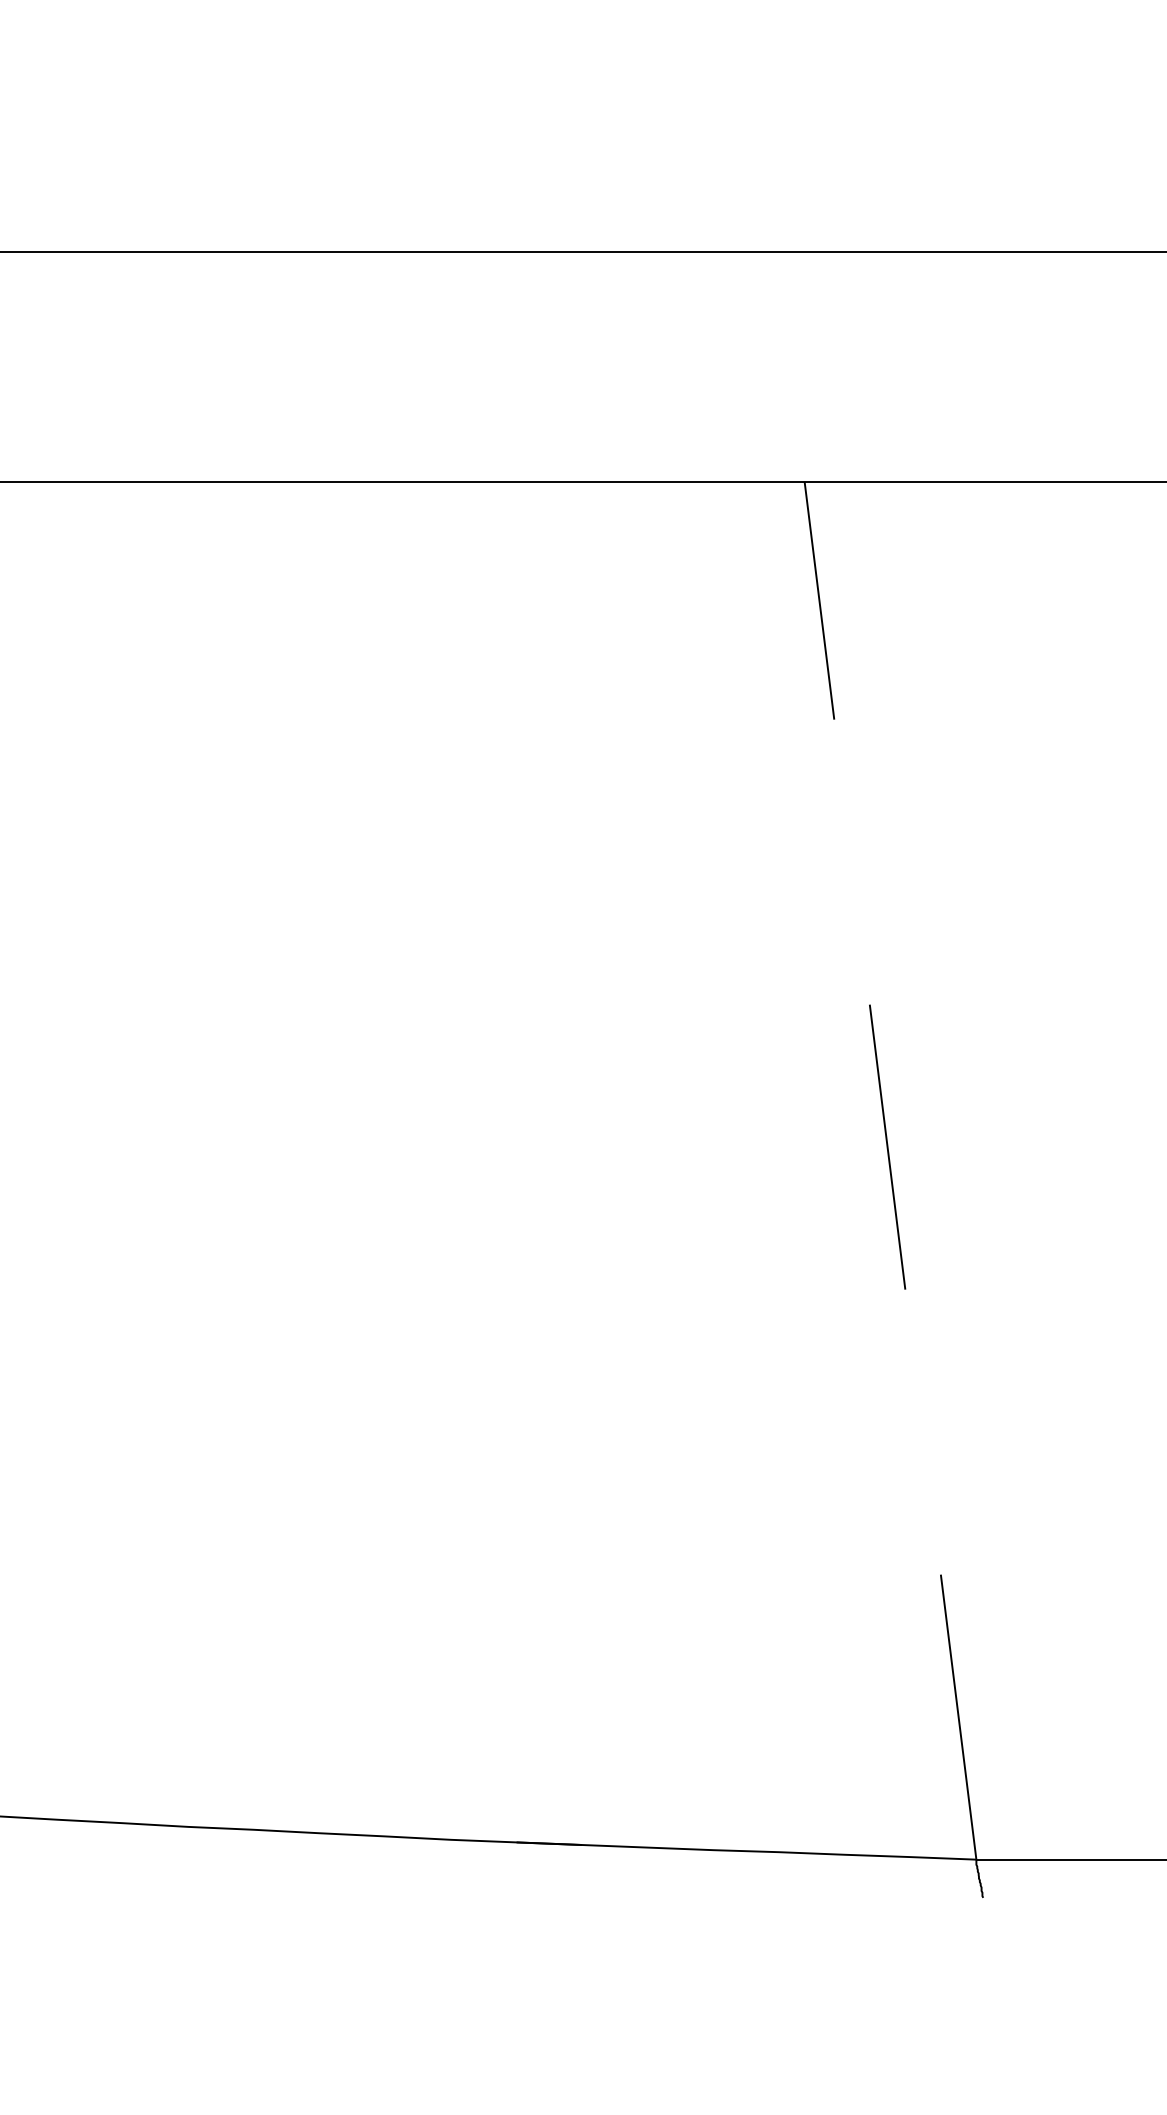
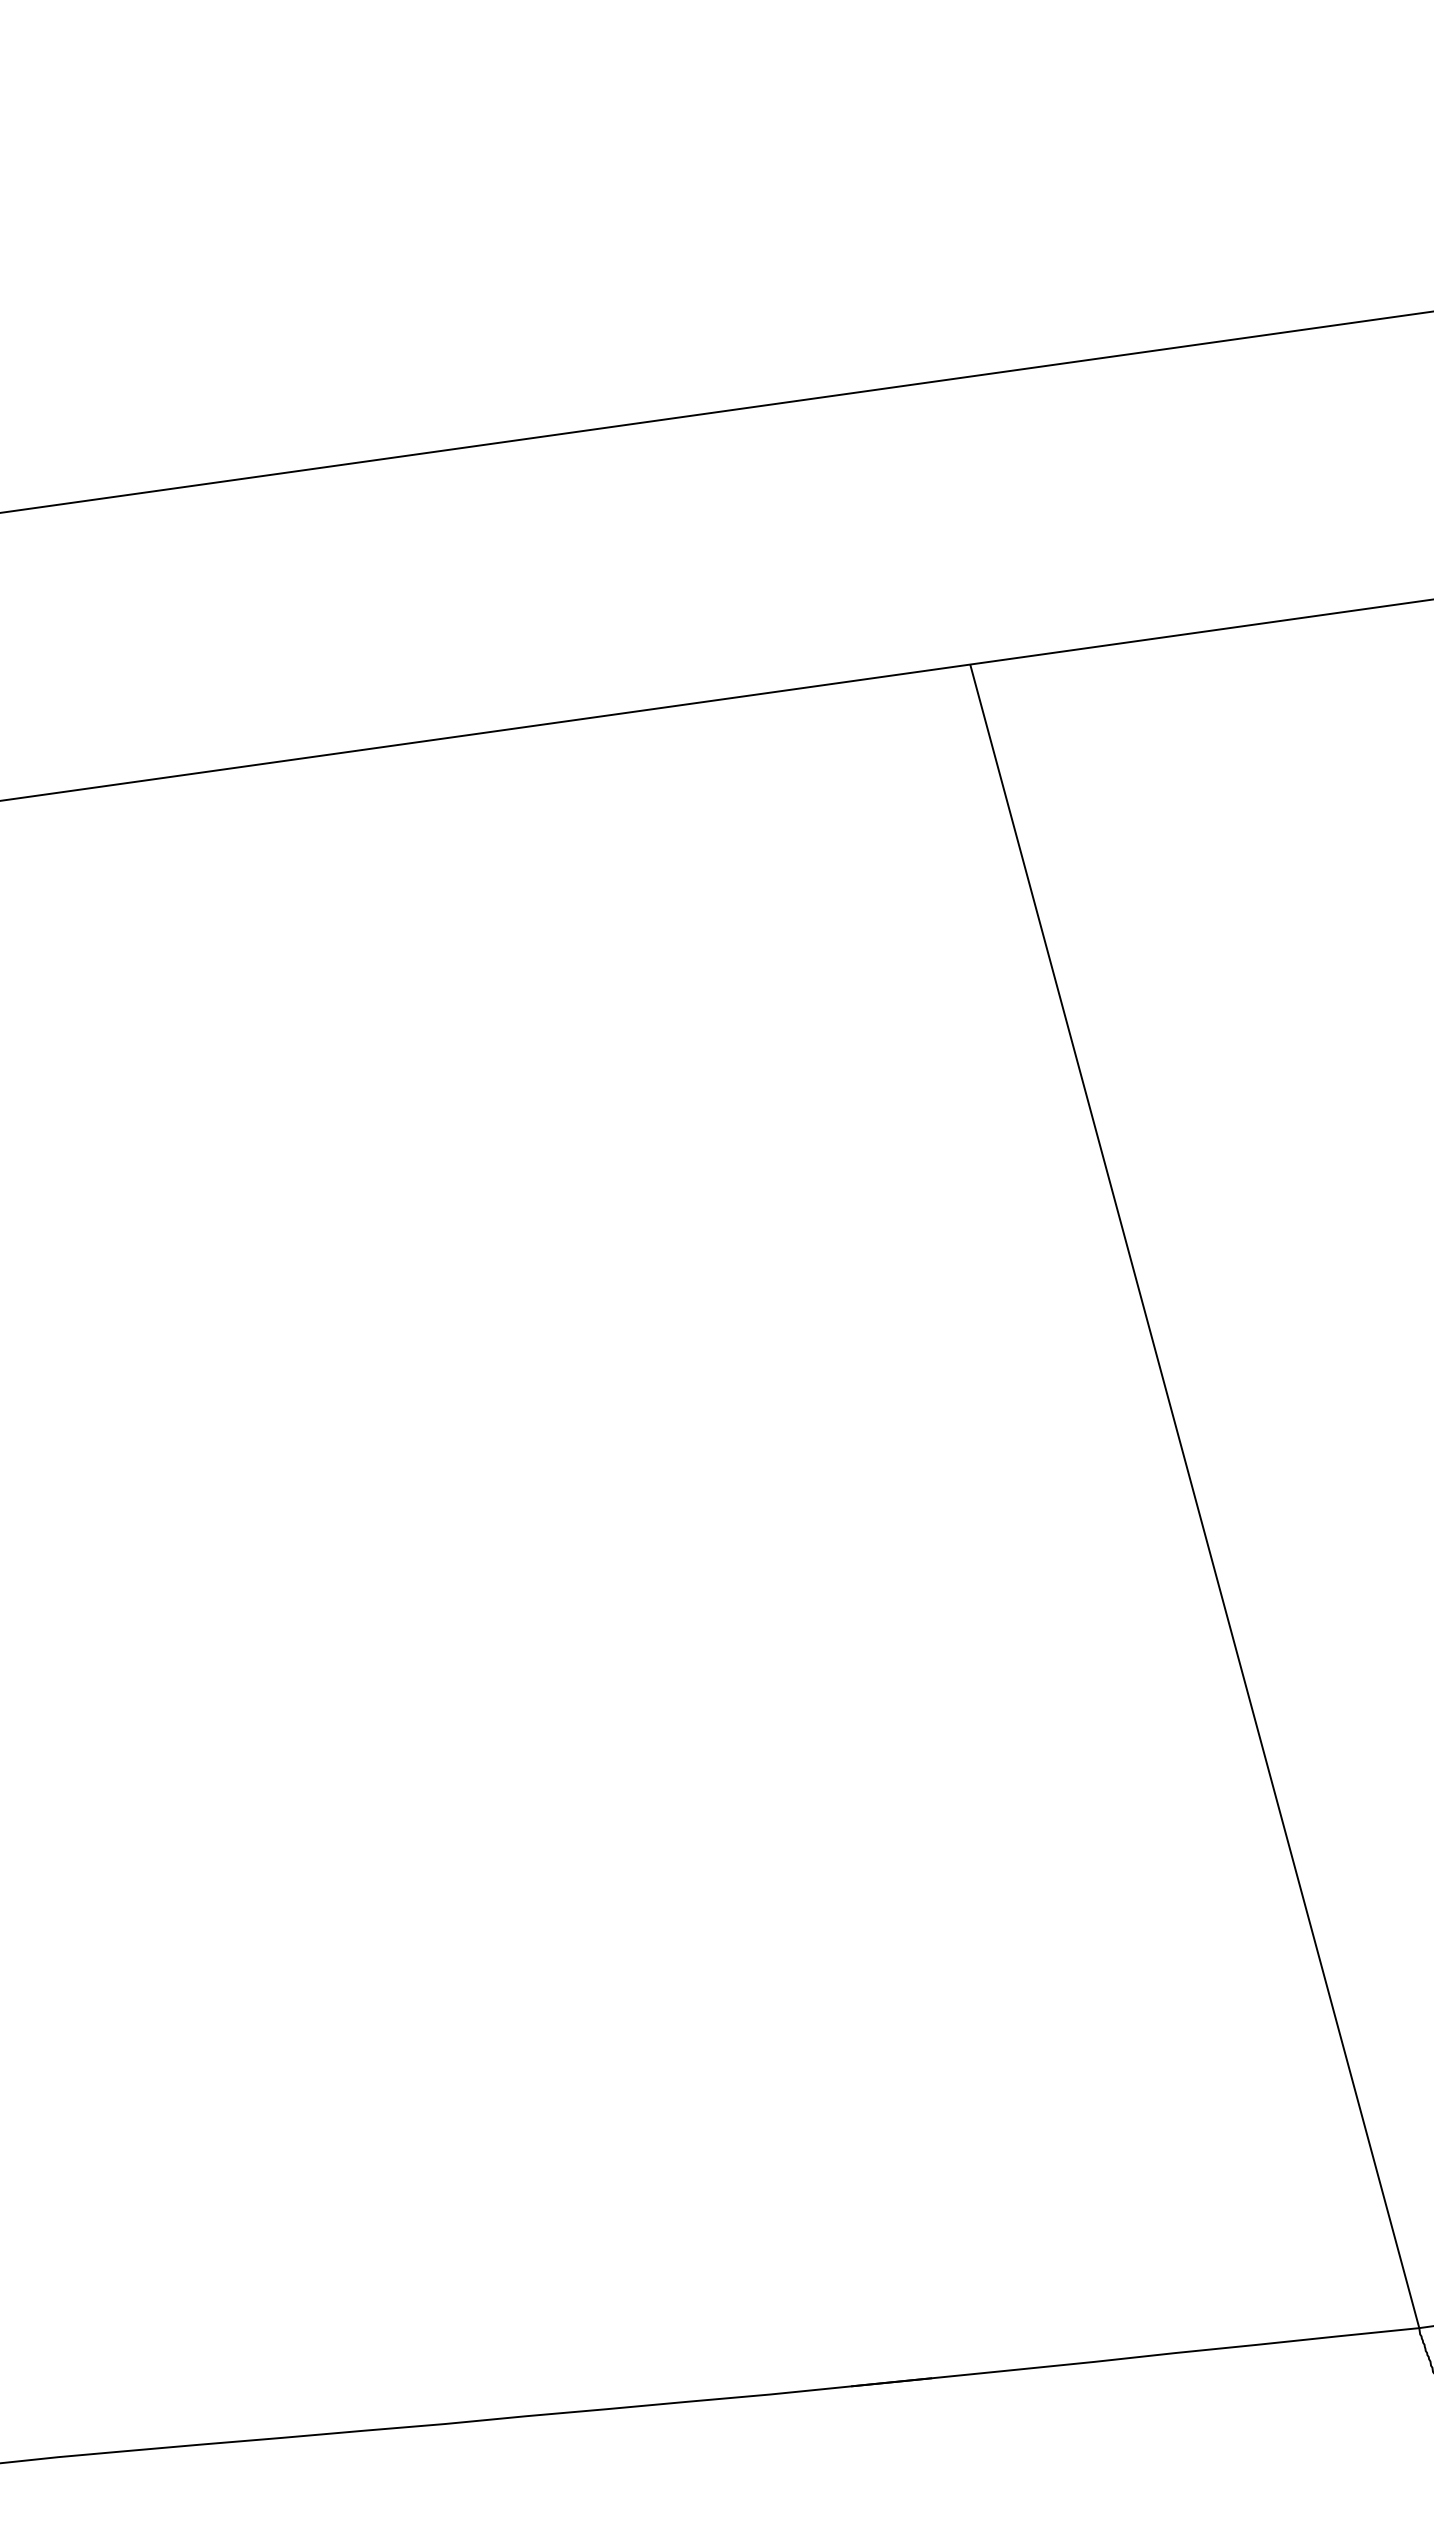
line: (890, 1170) -> (1194, 1495), dashed -> solid

